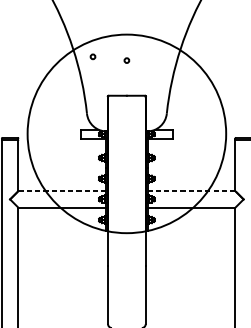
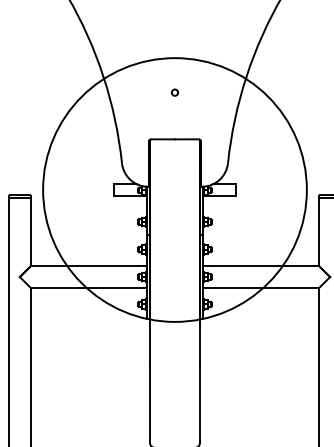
circle: (92, 56) -> (129, 87), removed
line: (62, 191) -> (89, 266), dashed -> solid
line: (191, 191) -> (260, 266), dashed -> solid

